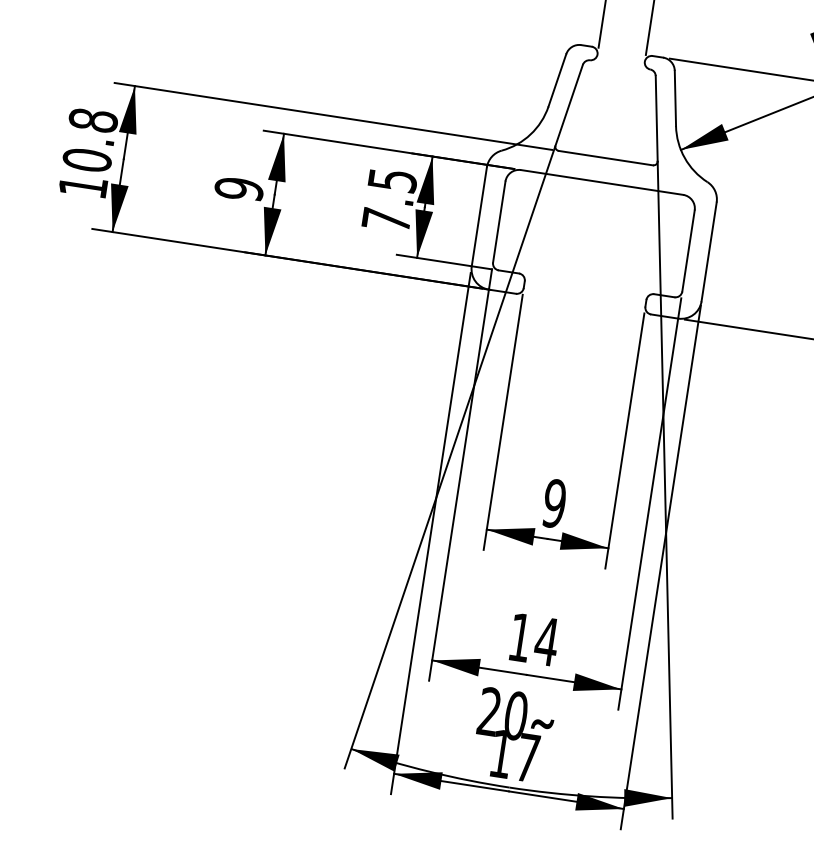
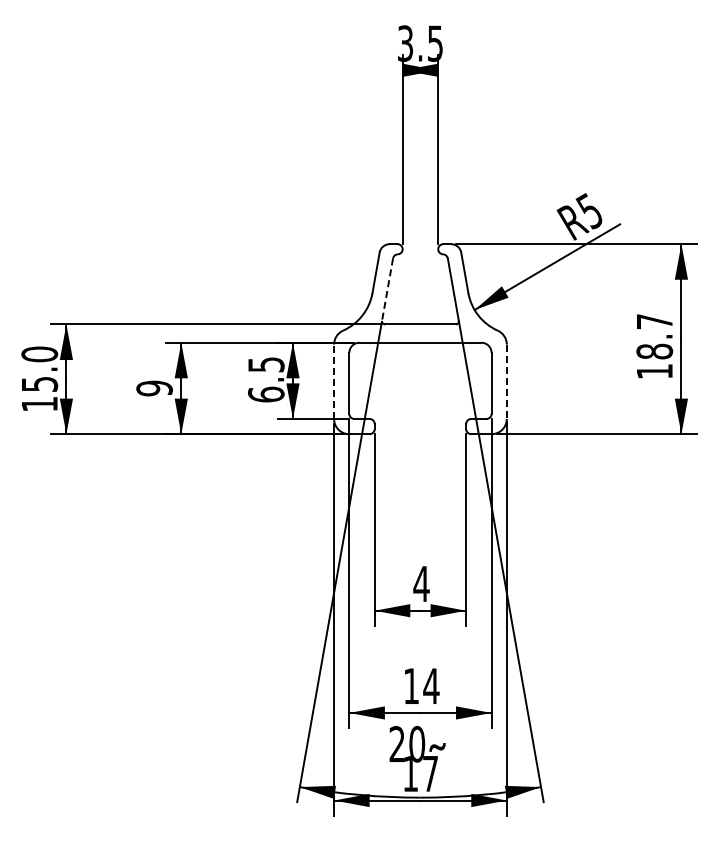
line: (569, 104) -> (387, 289), solid -> dashed
text: (89, 140) -> (39, 369), 10.8 -> 15.0
line: (479, 216) -> (334, 381), solid -> dashed
text: (386, 219) -> (266, 394), 7.5 -> 6.5
line: (708, 252) -> (506, 382), solid -> dashed
text: (554, 502) -> (421, 583), 9 -> 4

